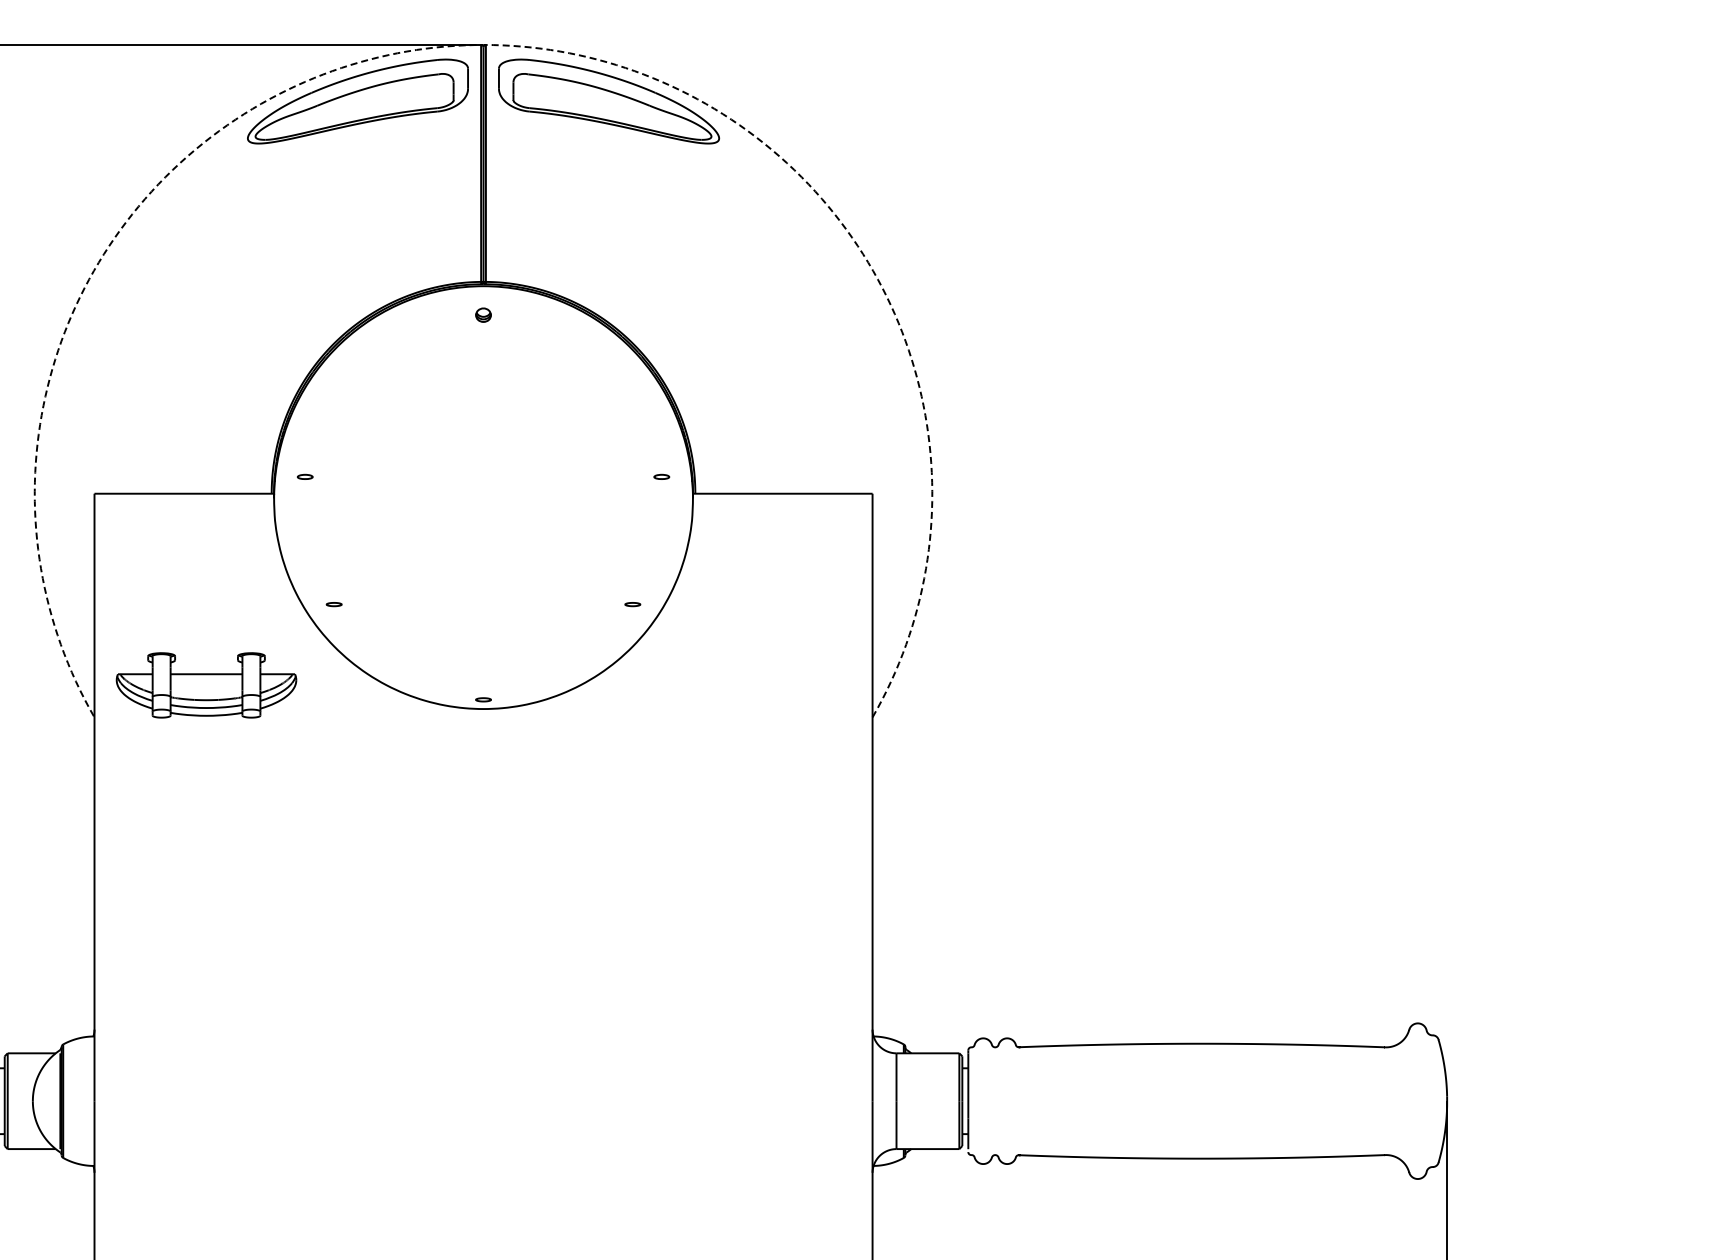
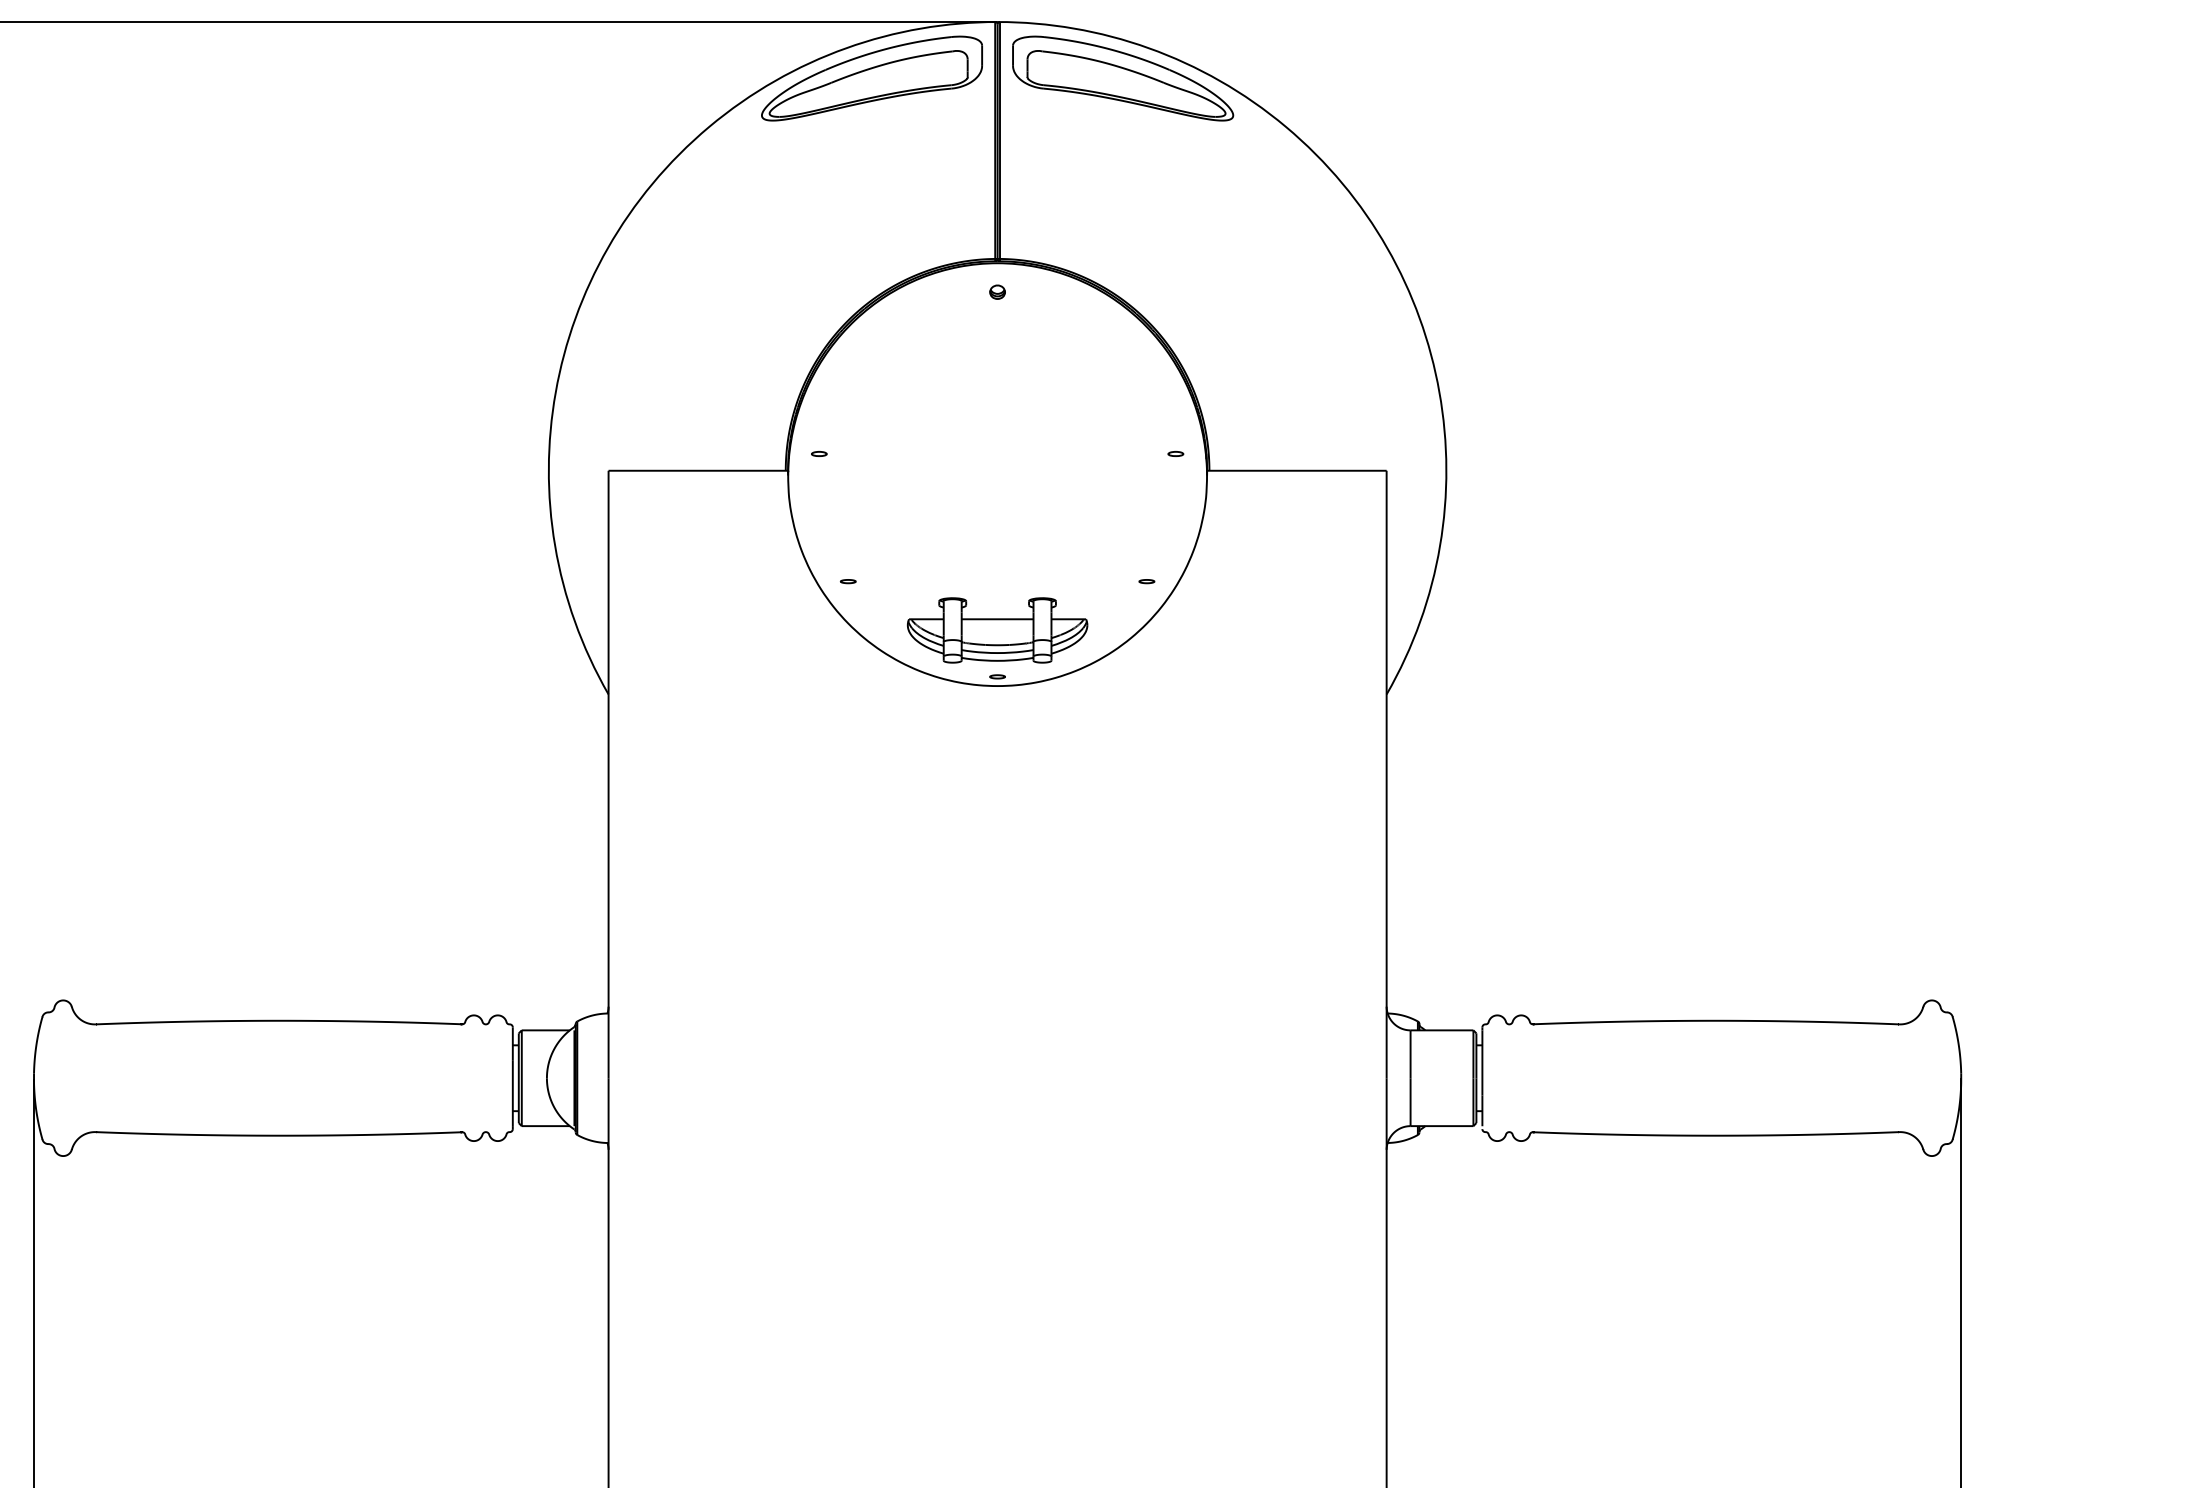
arc: (483, 45) -> (997, 22), dashed -> solid
part: (206, 685) -> (997, 630), moved

